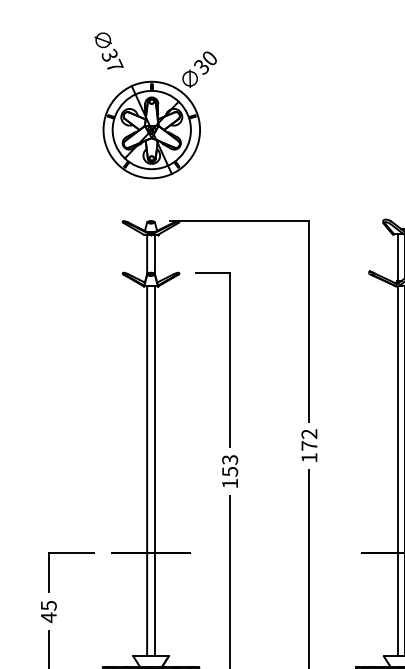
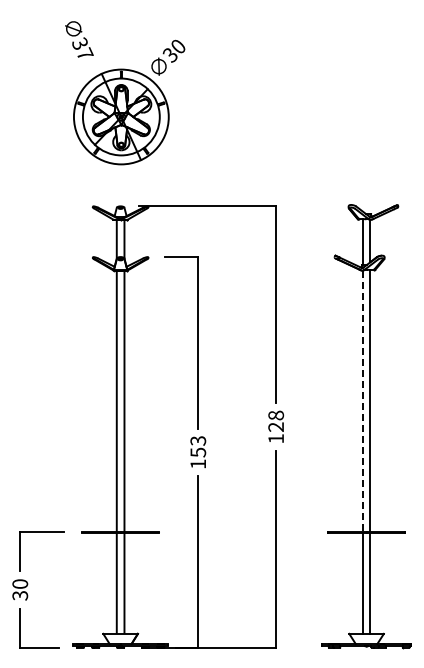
line: (397, 419) -> (362, 401), solid -> dashed
text: (309, 439) -> (276, 420), 172 -> 128
text: (49, 611) -> (20, 589), 45 -> 30

